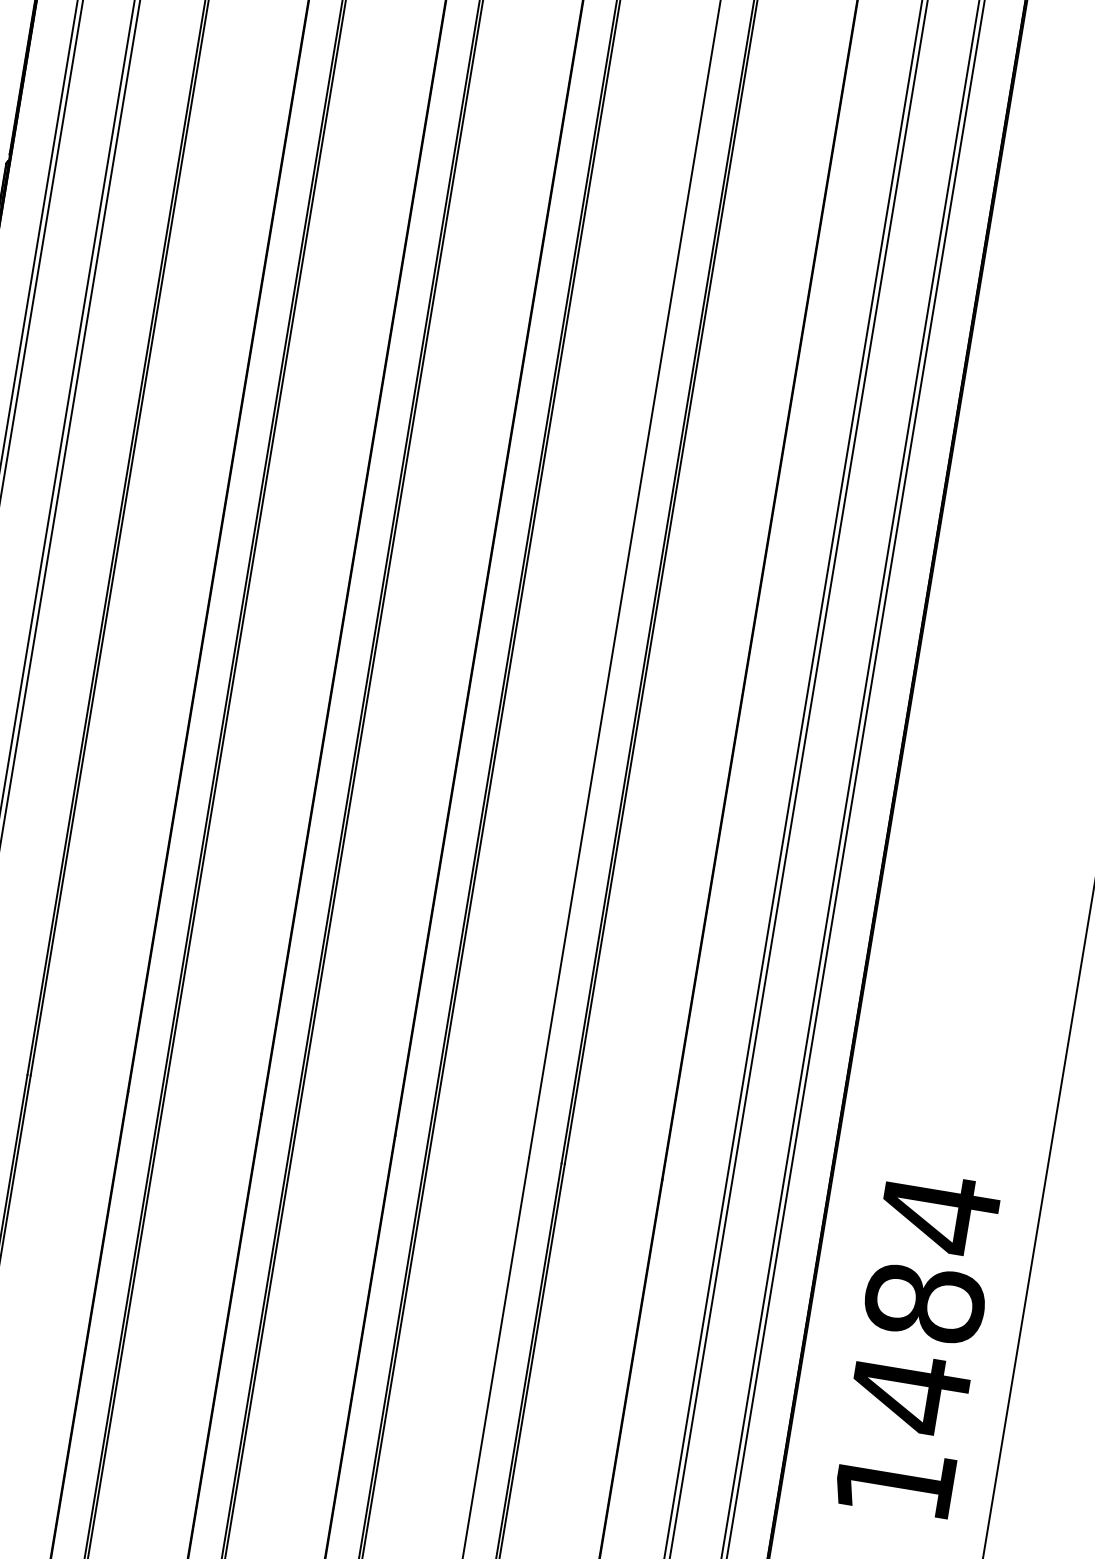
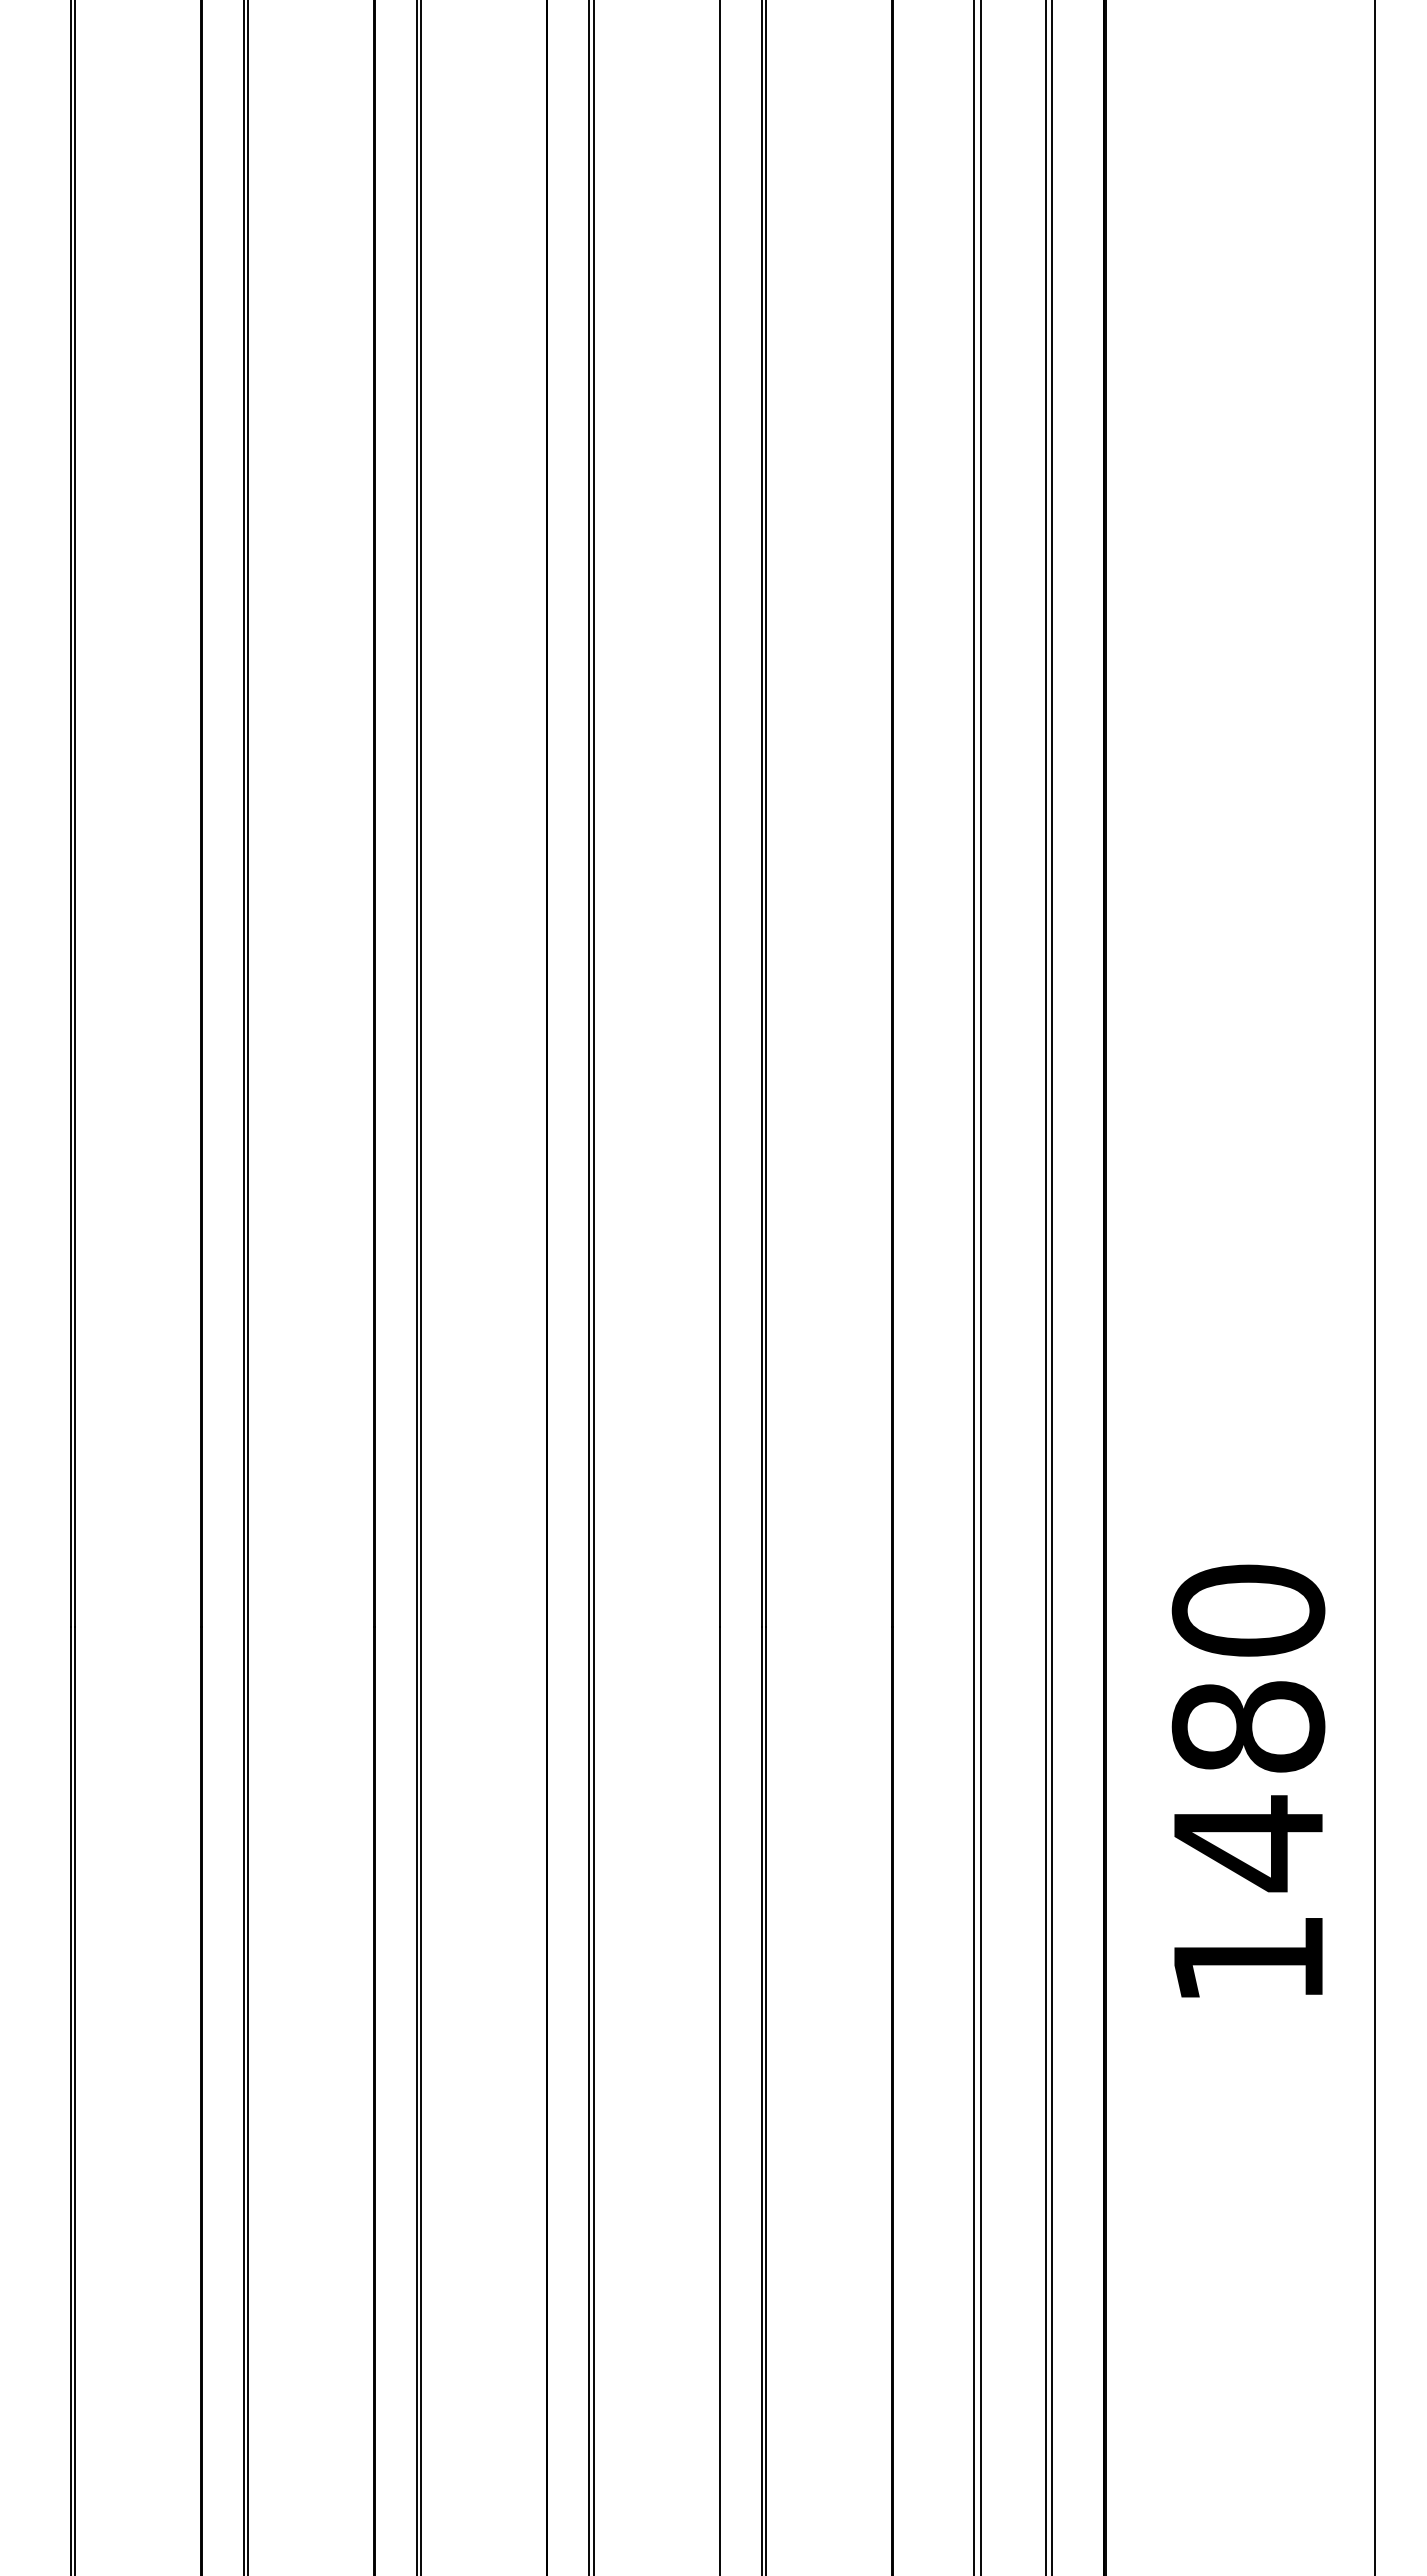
text: (939, 1213) -> (1248, 1610), 1484 -> 1480

